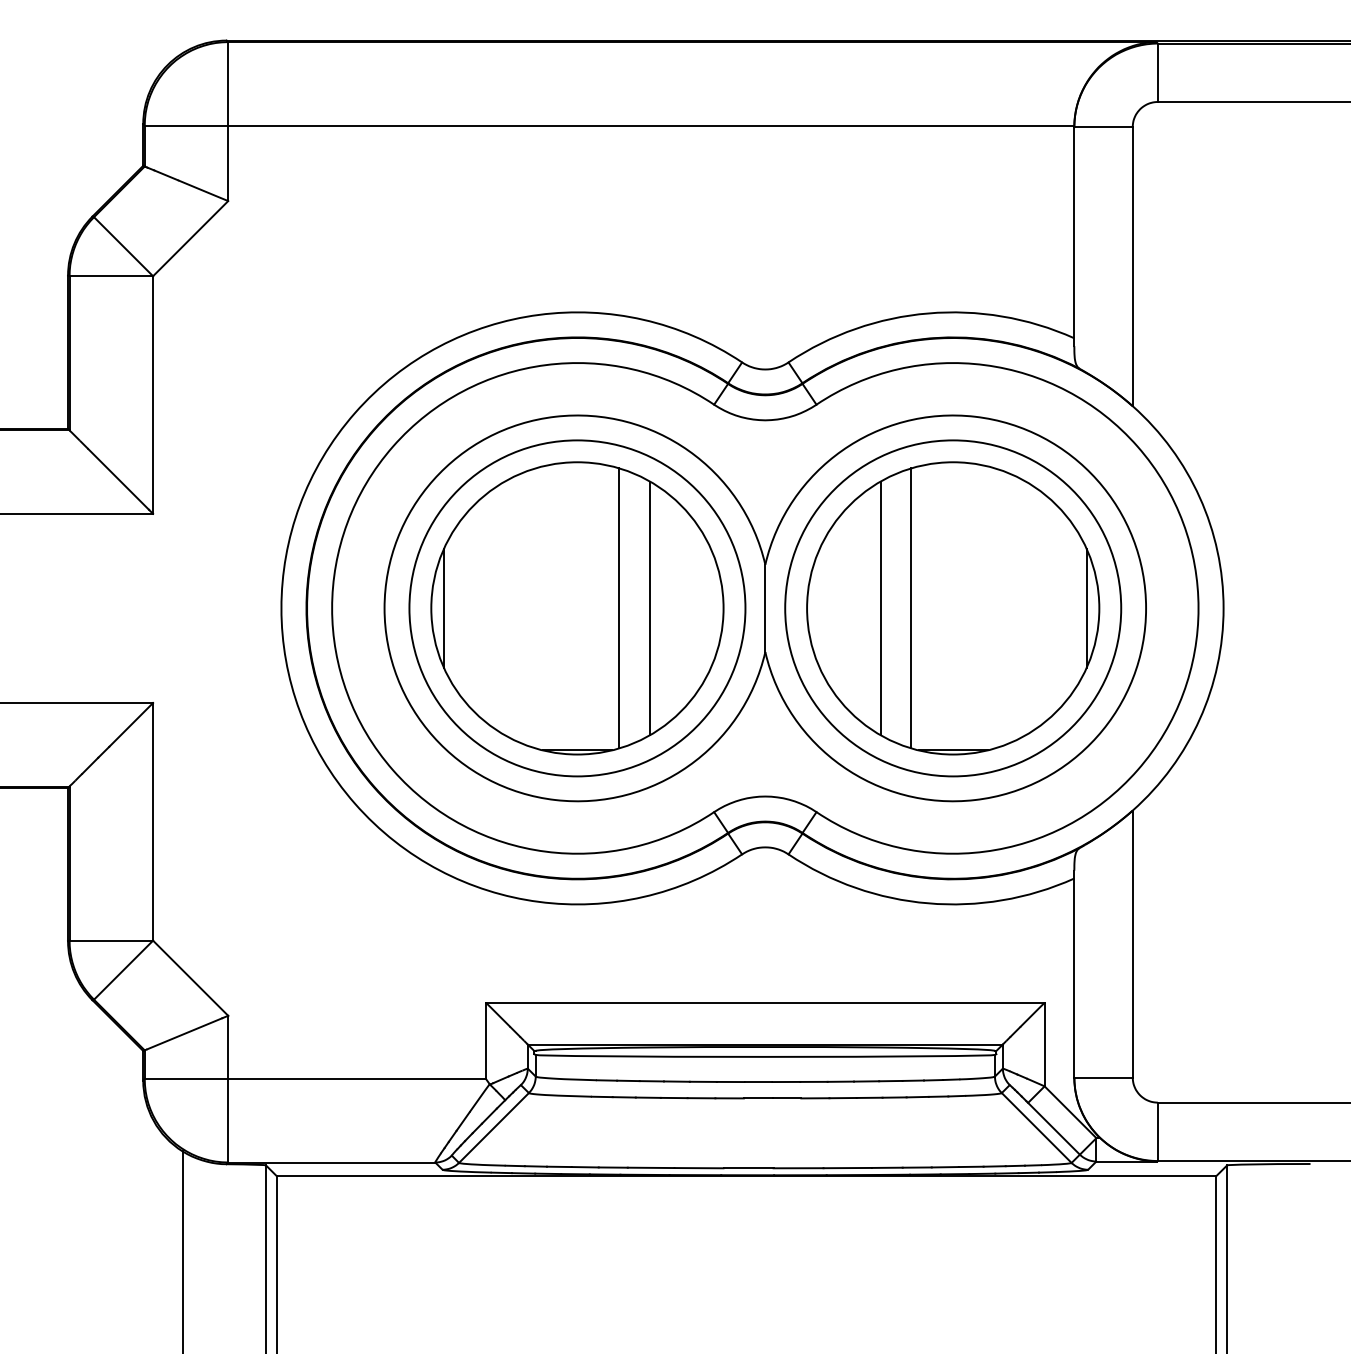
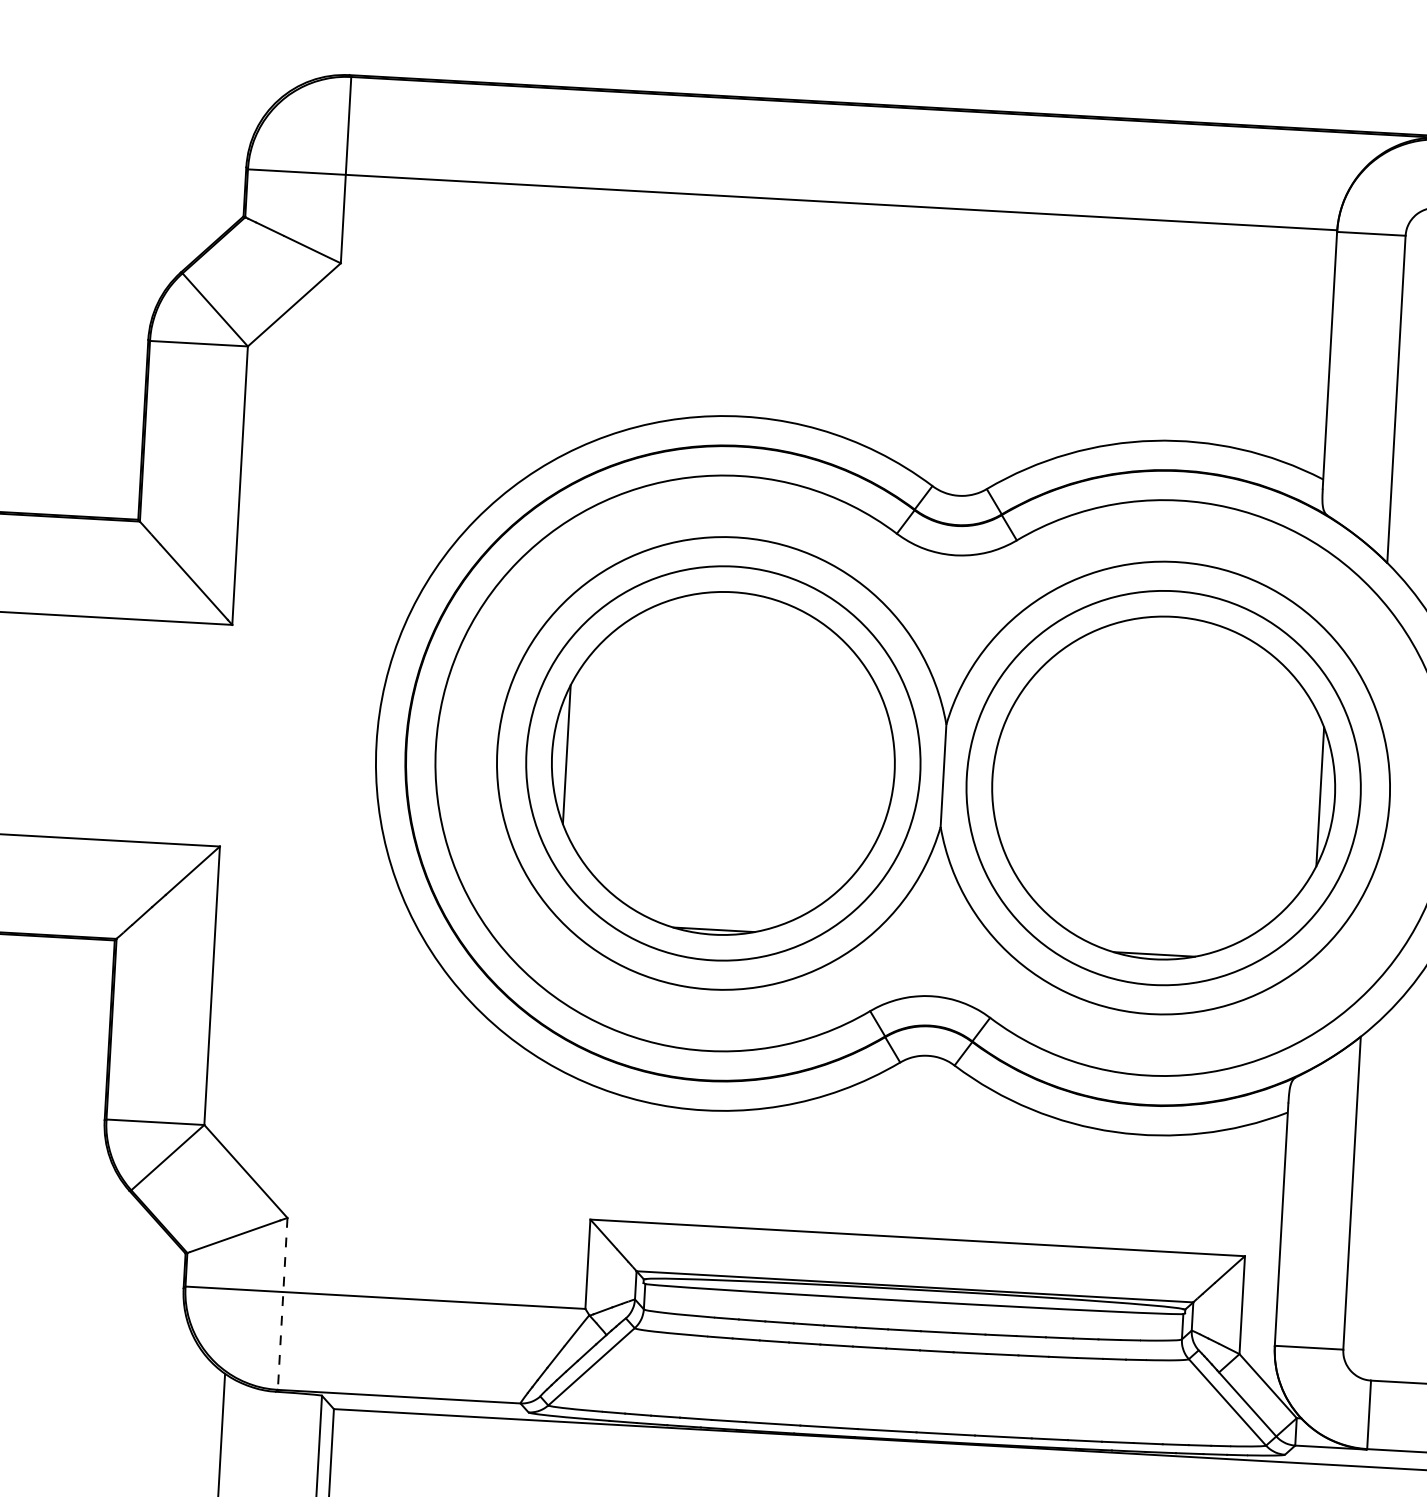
line: (619, 608) -> (772, 766), removed
line: (649, 608) -> (807, 768), removed
line: (880, 608) -> (1078, 783), removed
line: (911, 608) -> (1114, 785), removed
line: (228, 1089) -> (282, 1304), solid -> dashed

